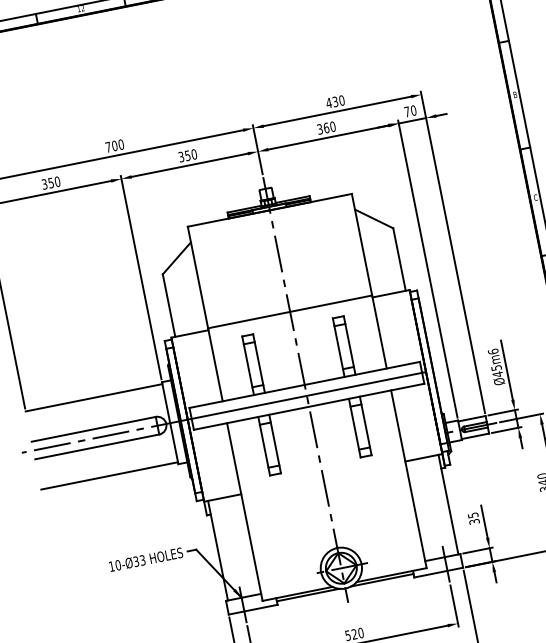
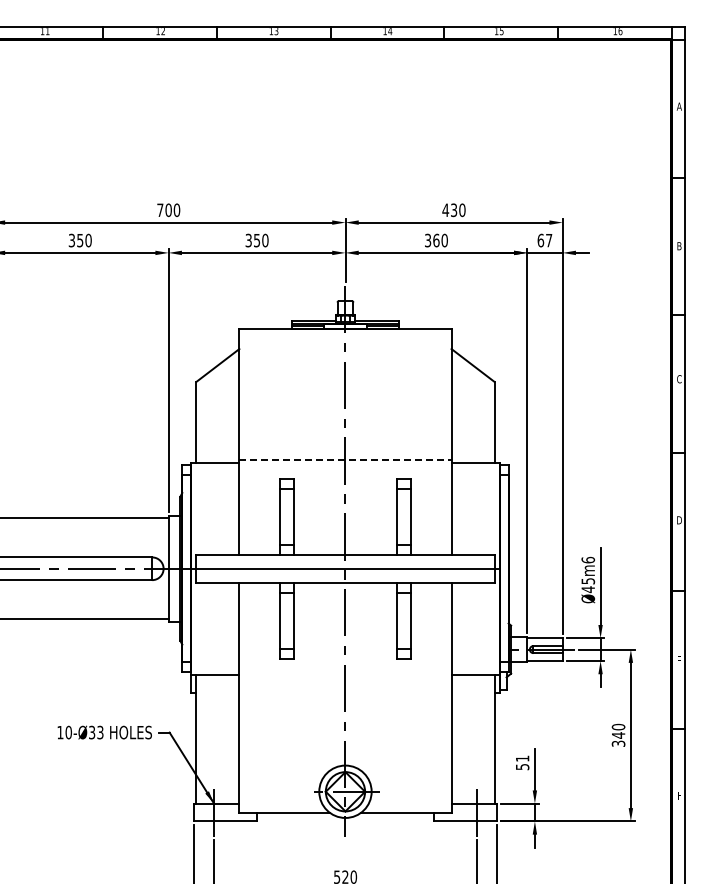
text: (410, 111) -> (544, 240), 70 -> 67
line: (290, 312) -> (345, 460), solid -> dashed
text: (473, 518) -> (522, 762), 35 -> 51
line: (382, 579) -> (393, 816), removed
line: (308, 594) -> (297, 816), removed

